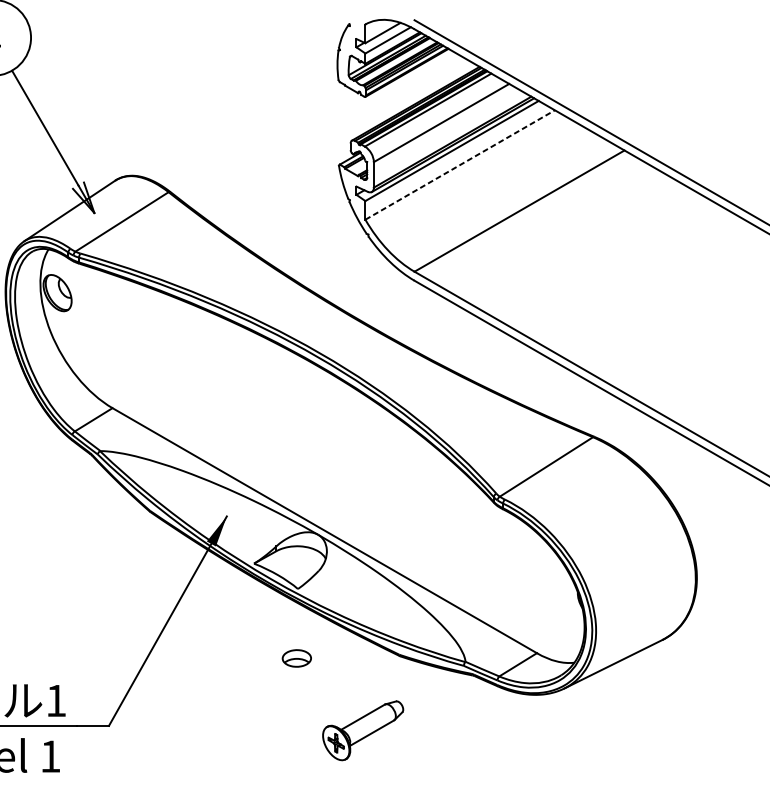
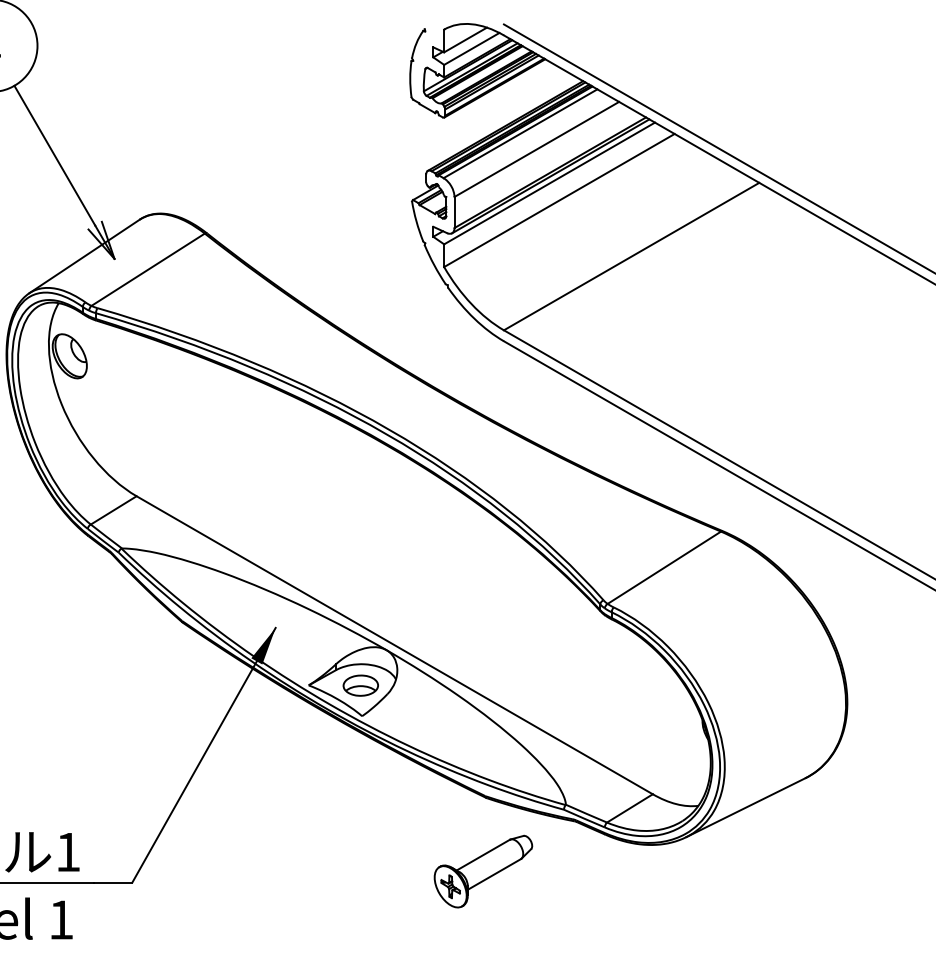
line: (460, 164) -> (559, 200), dashed -> solid
part: (296, 658) -> (360, 685), moved
part: (363, 730) -> (483, 871), moved

